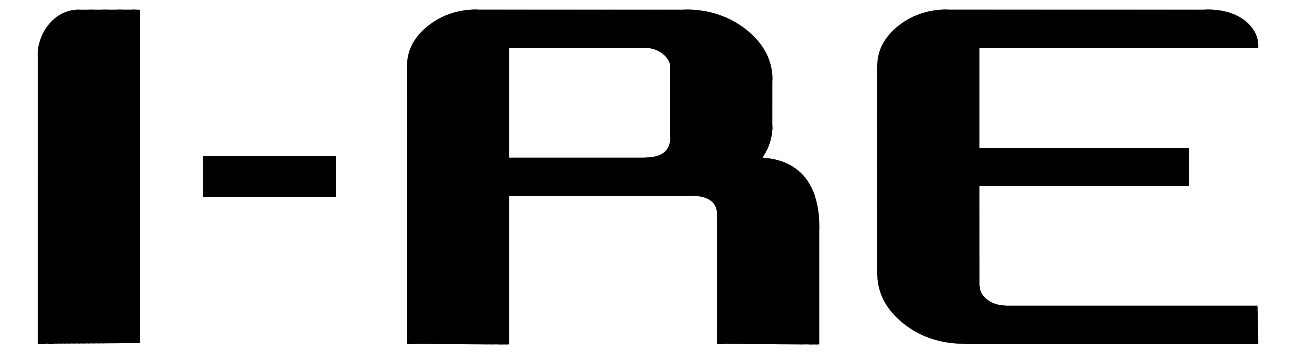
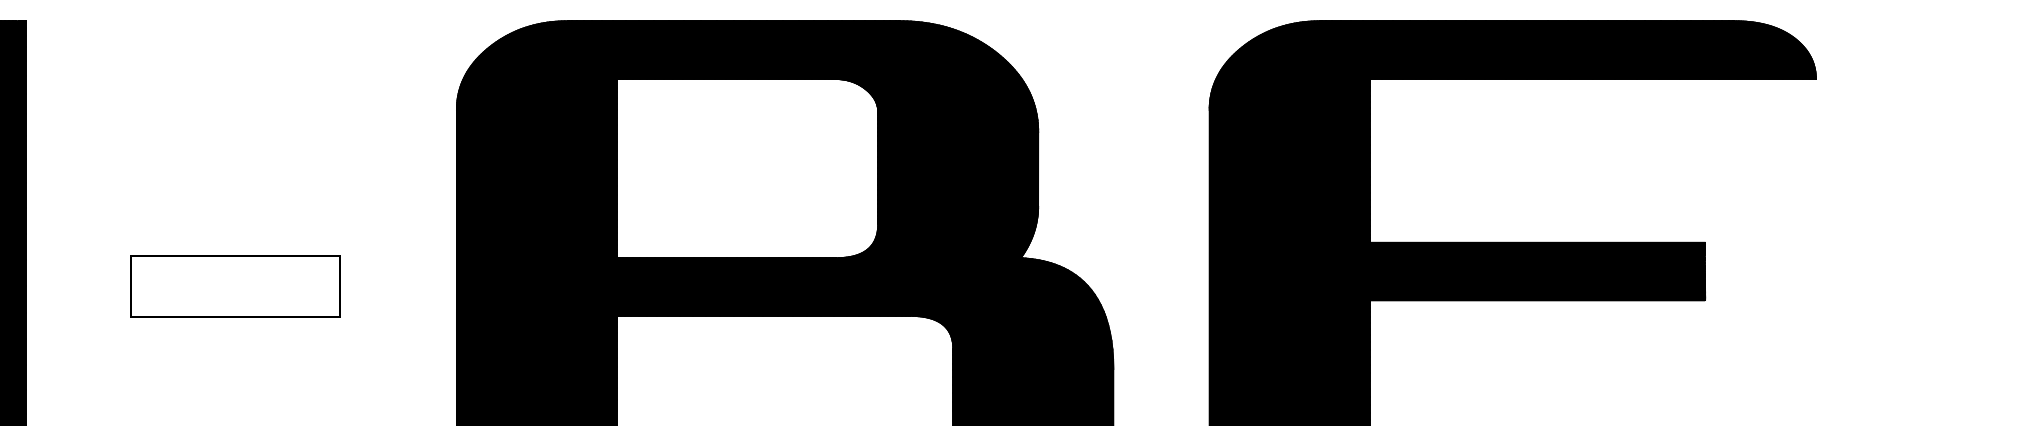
fill: (269, 176) -> (234, 286), removed

